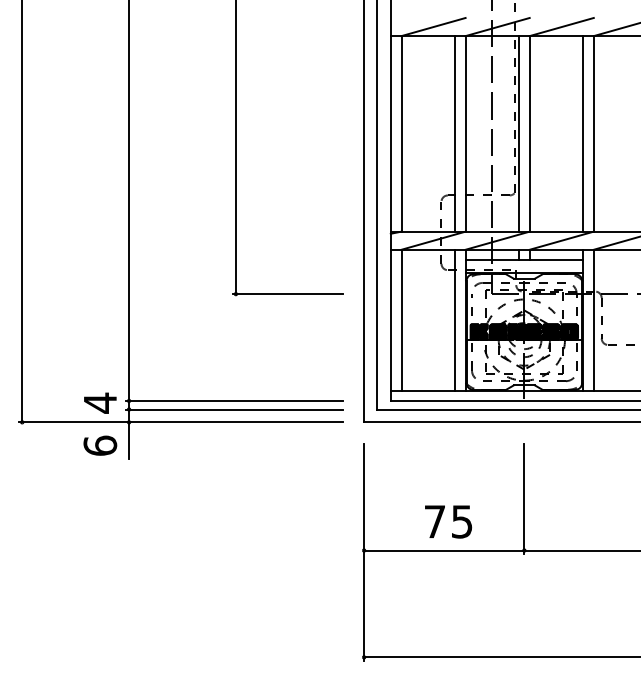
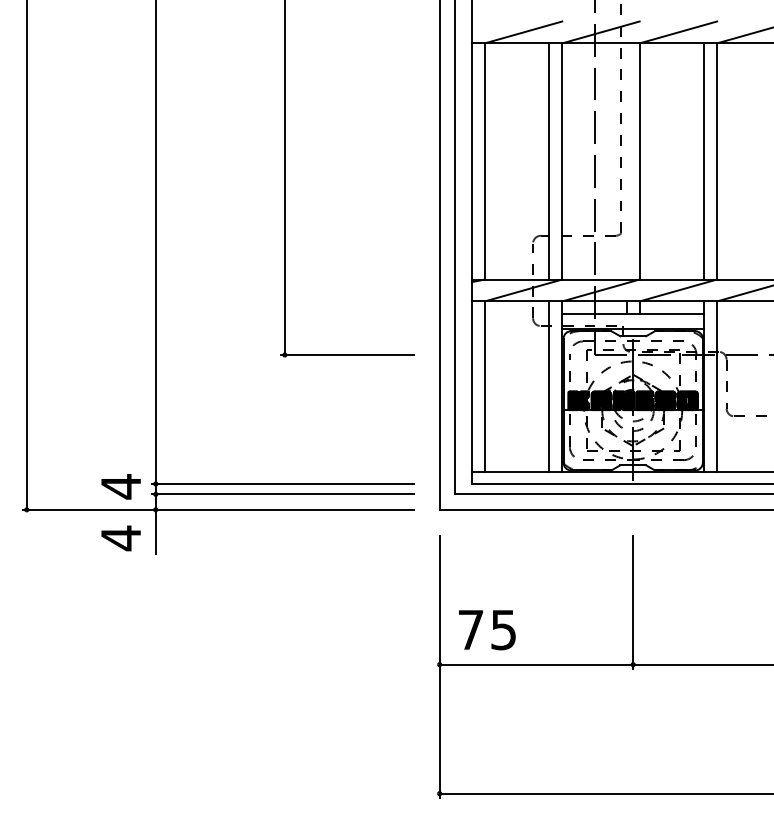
line: (519, 133) -> (627, 161), removed
text: (100, 445) -> (121, 537), 6 -> 4
text: (448, 521) -> (487, 629), moved

